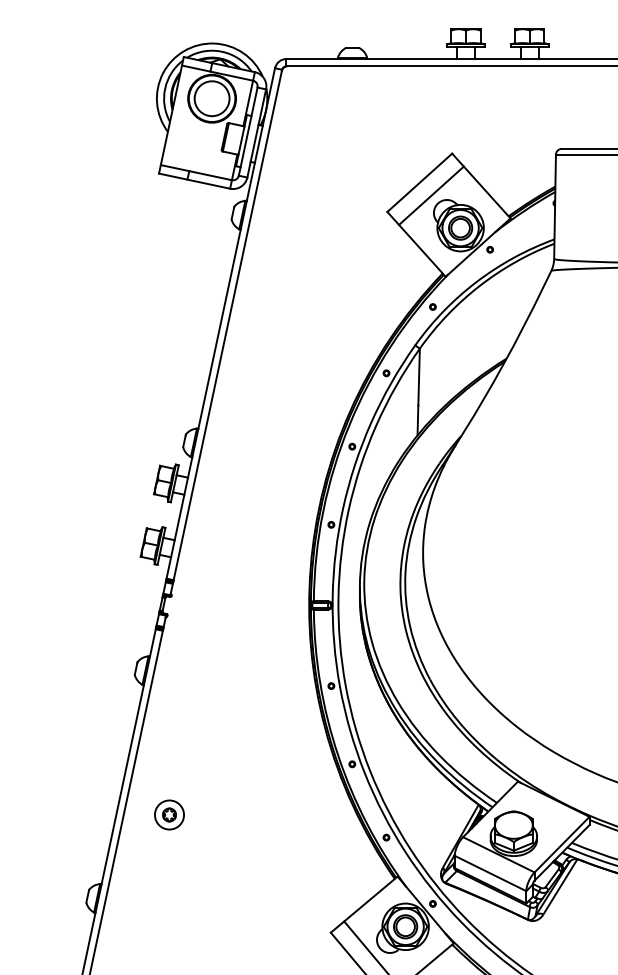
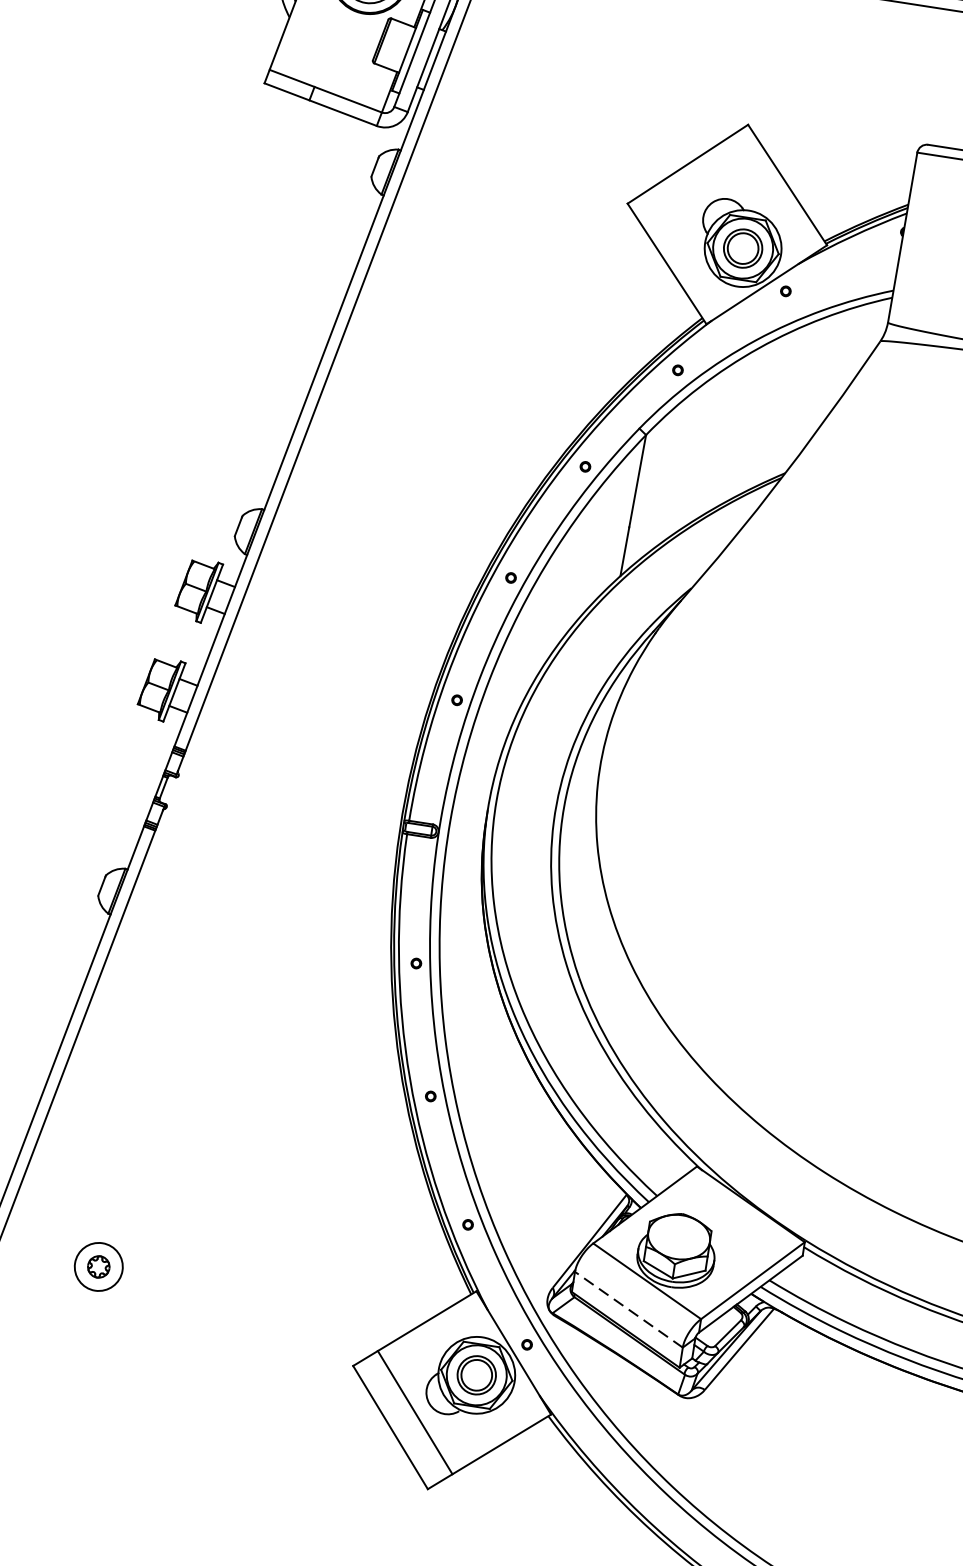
line: (431, 195) -> (703, 187), removed
part: (169, 814) -> (98, 1266), moved
line: (490, 873) -> (628, 1309), solid -> dashed

